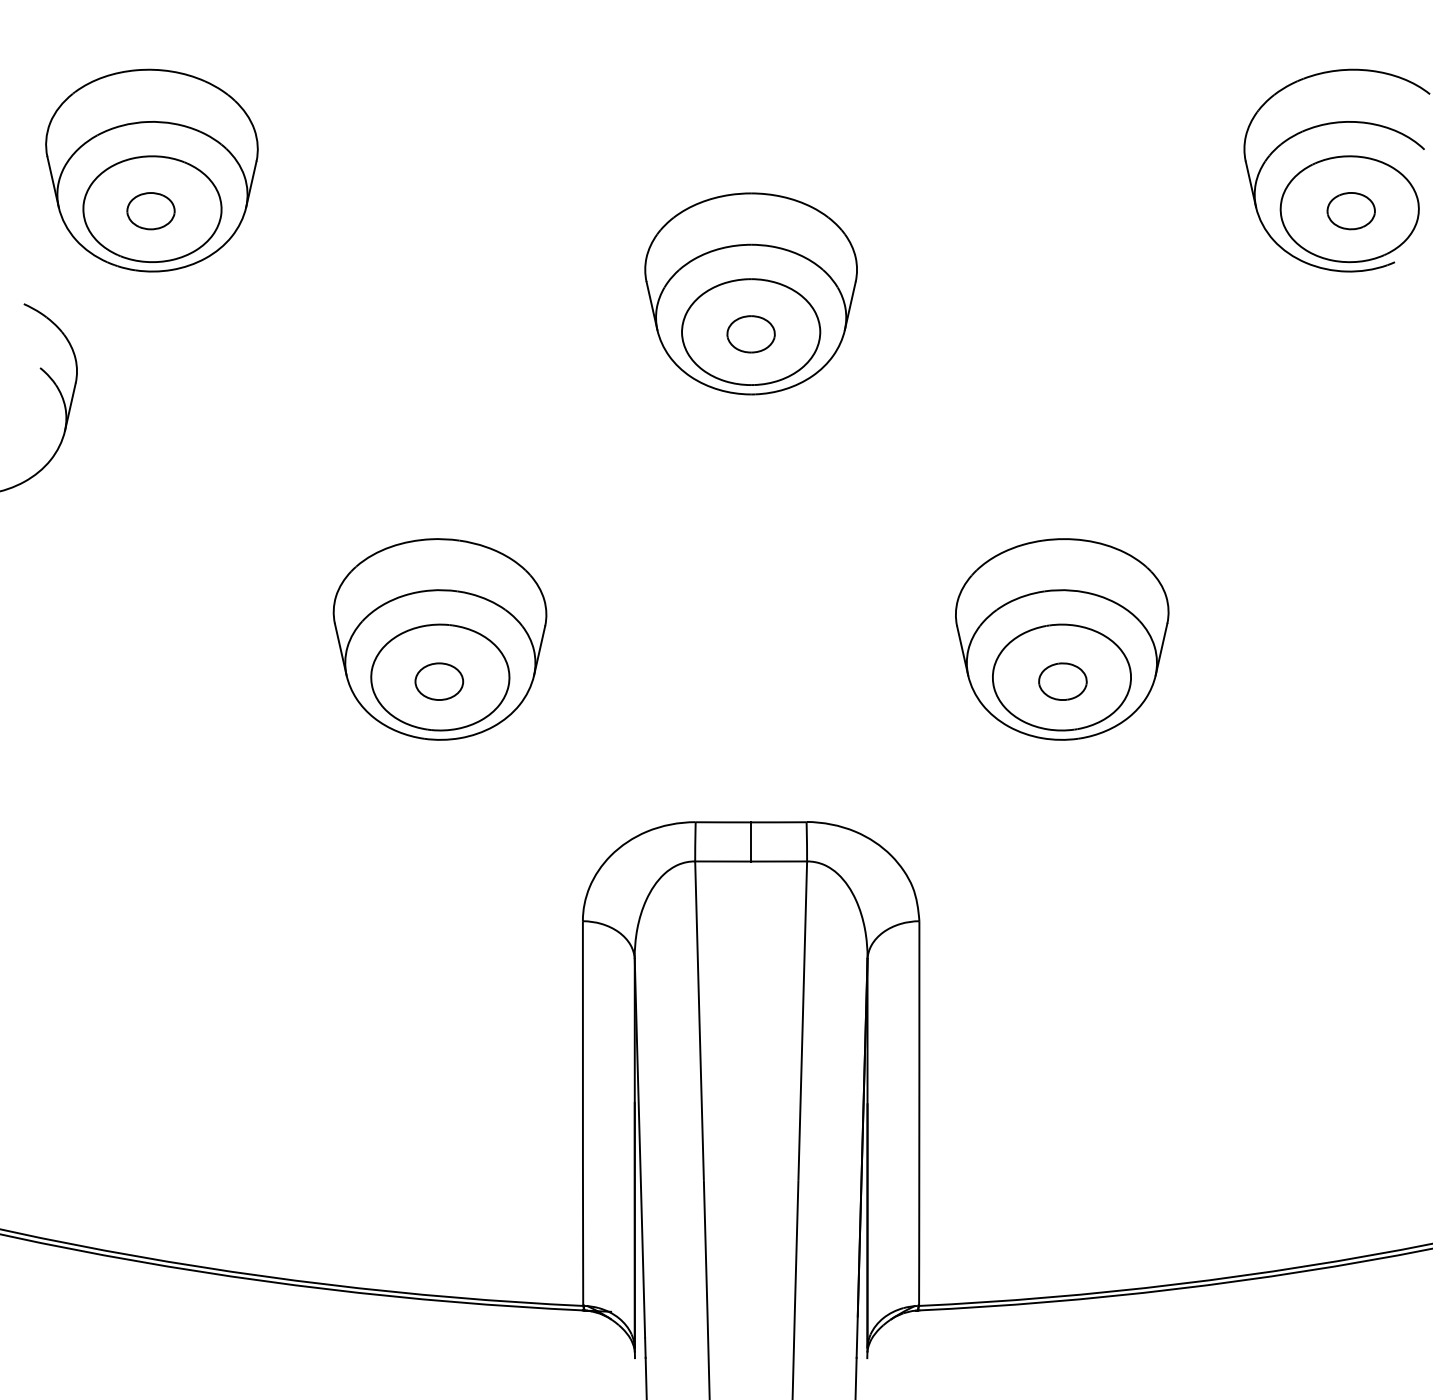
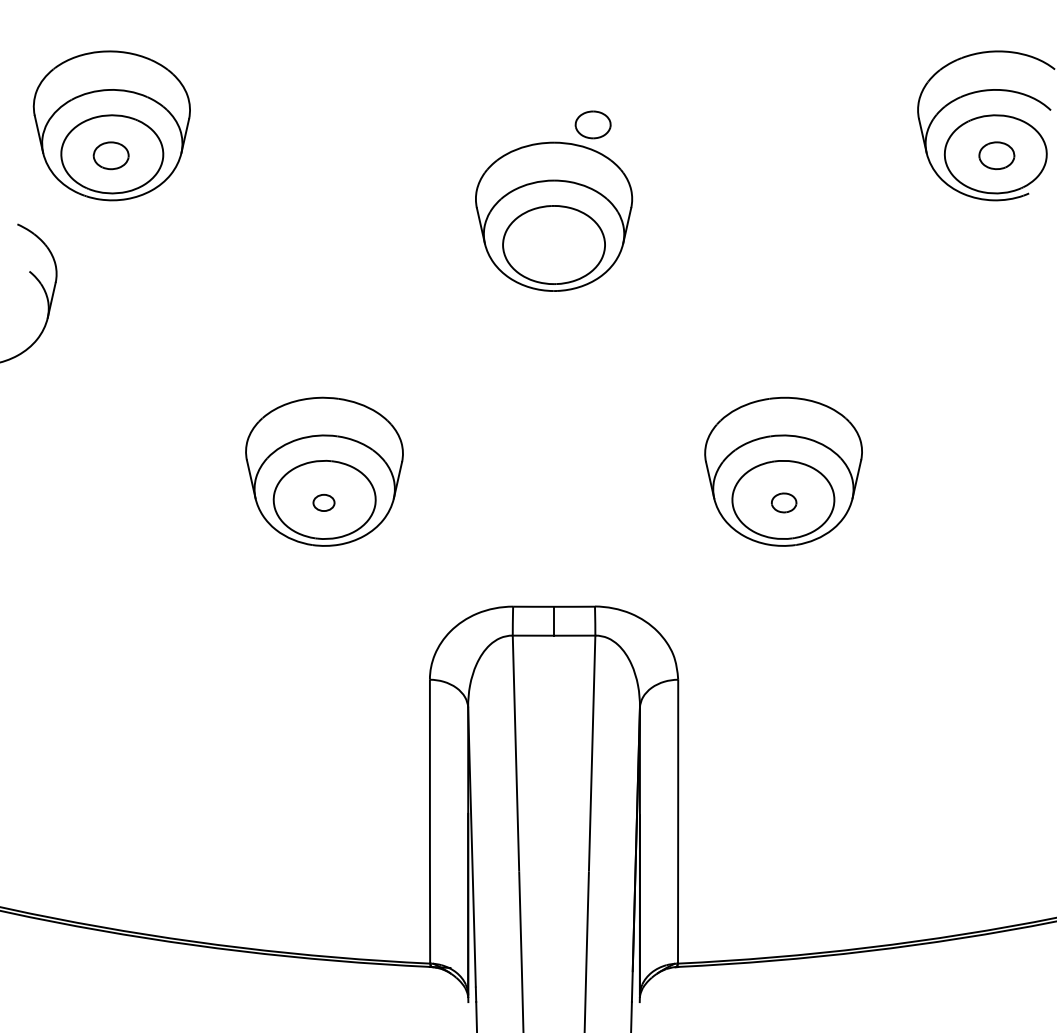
part: (750, 334) -> (592, 125), moved
part: (439, 681) -> (324, 502), size x0.6
part: (1062, 681) -> (783, 502), size x0.7

